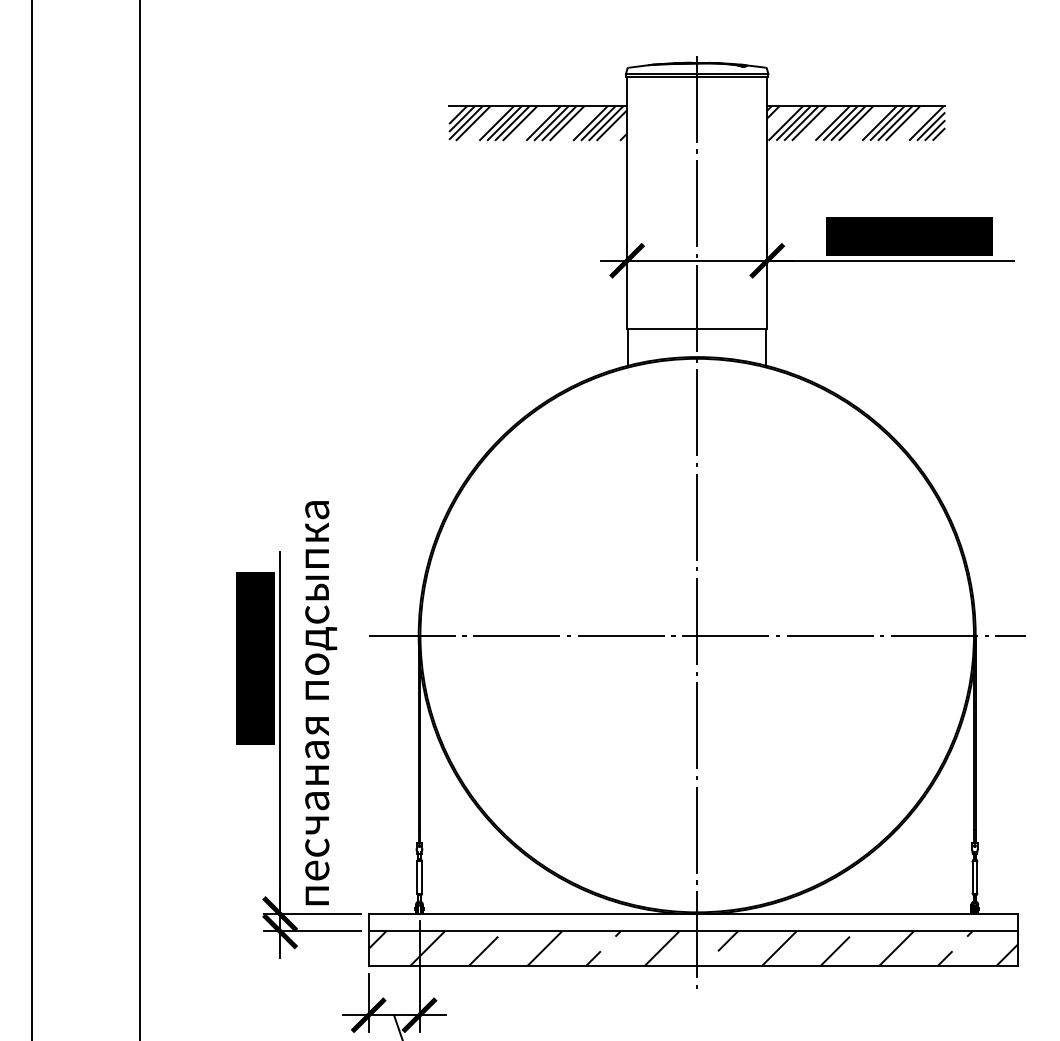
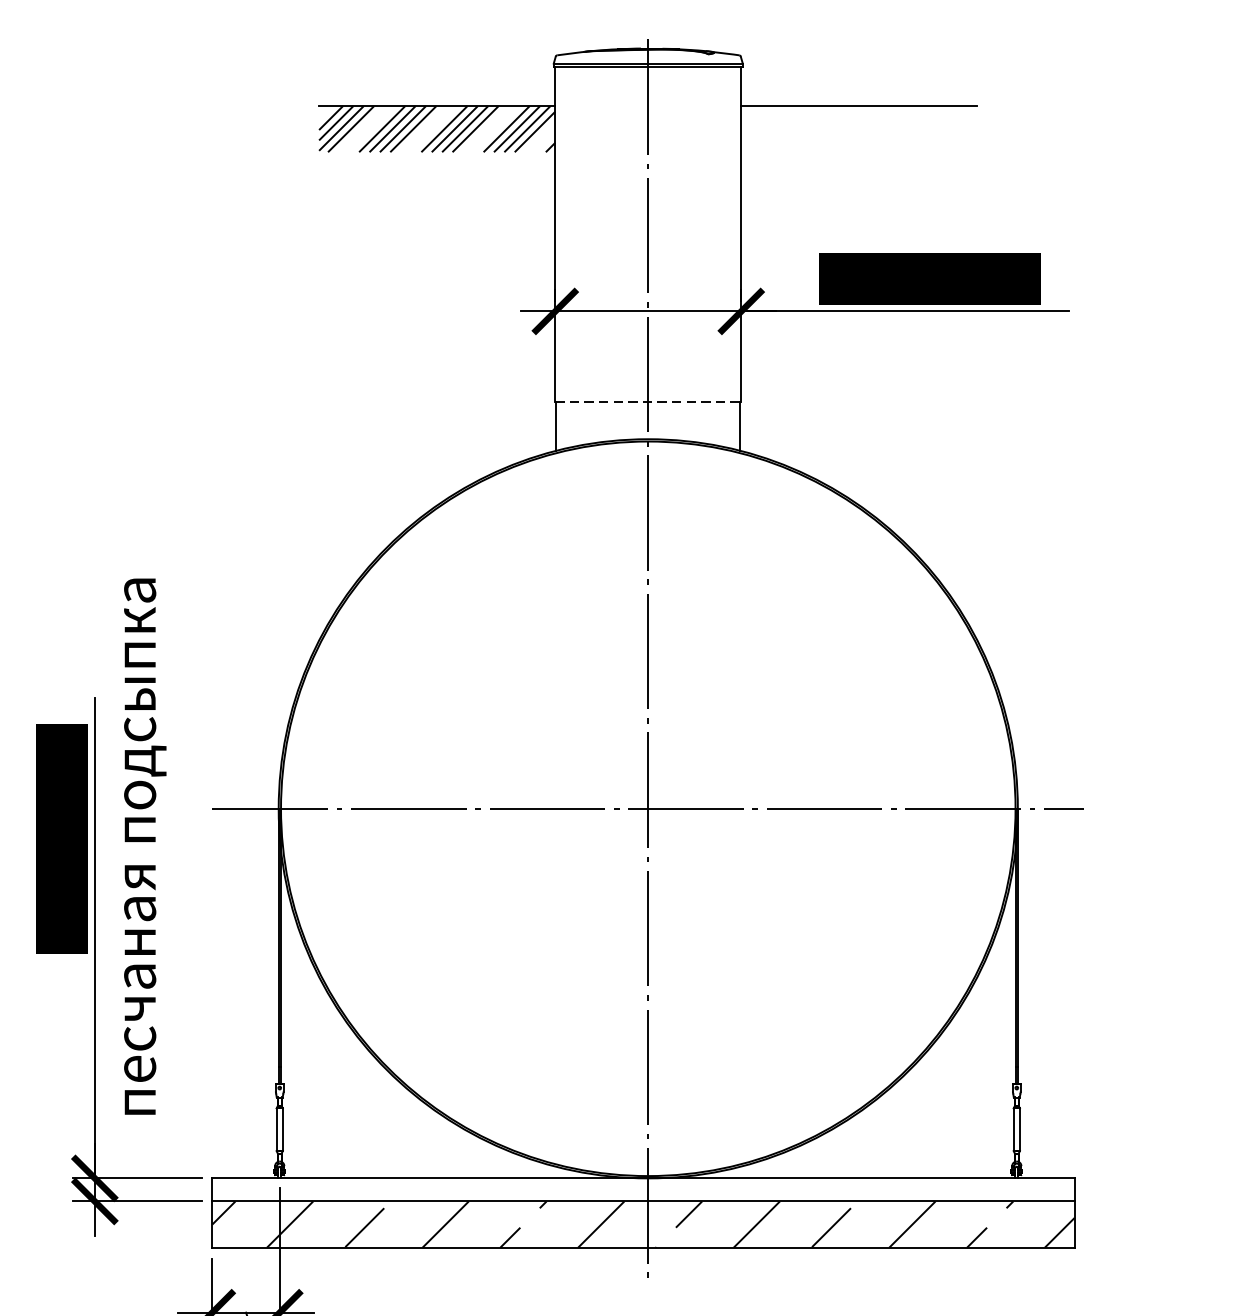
hatch: (856, 123) -> (859, 129), removed
line: (697, 329) -> (648, 402), solid -> dashed
text: (321, 703) -> (145, 847), moved

